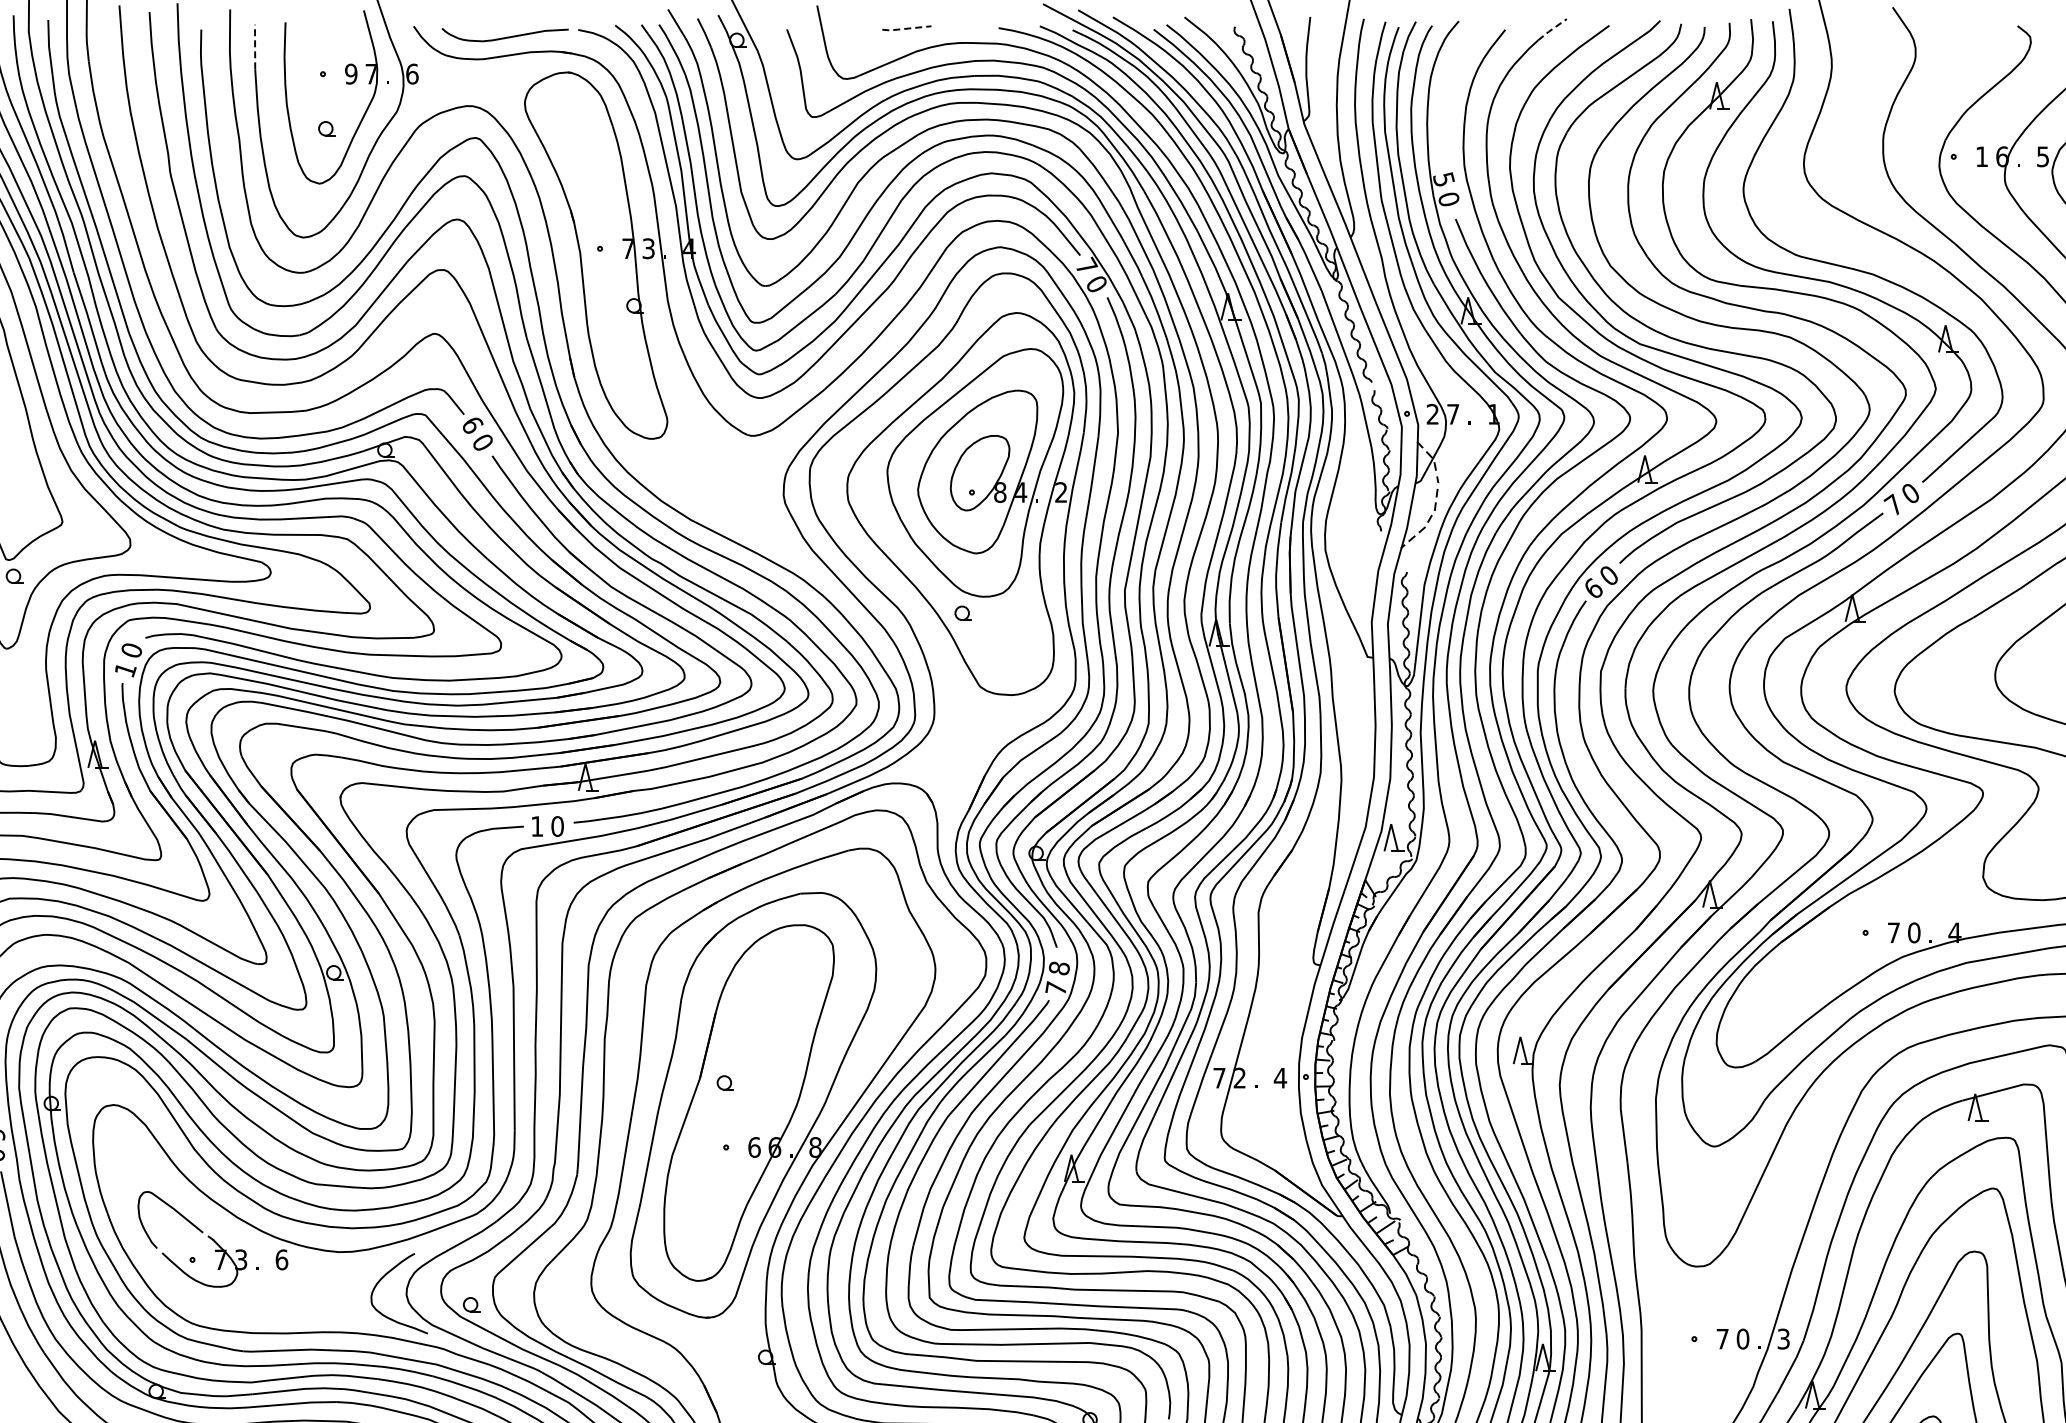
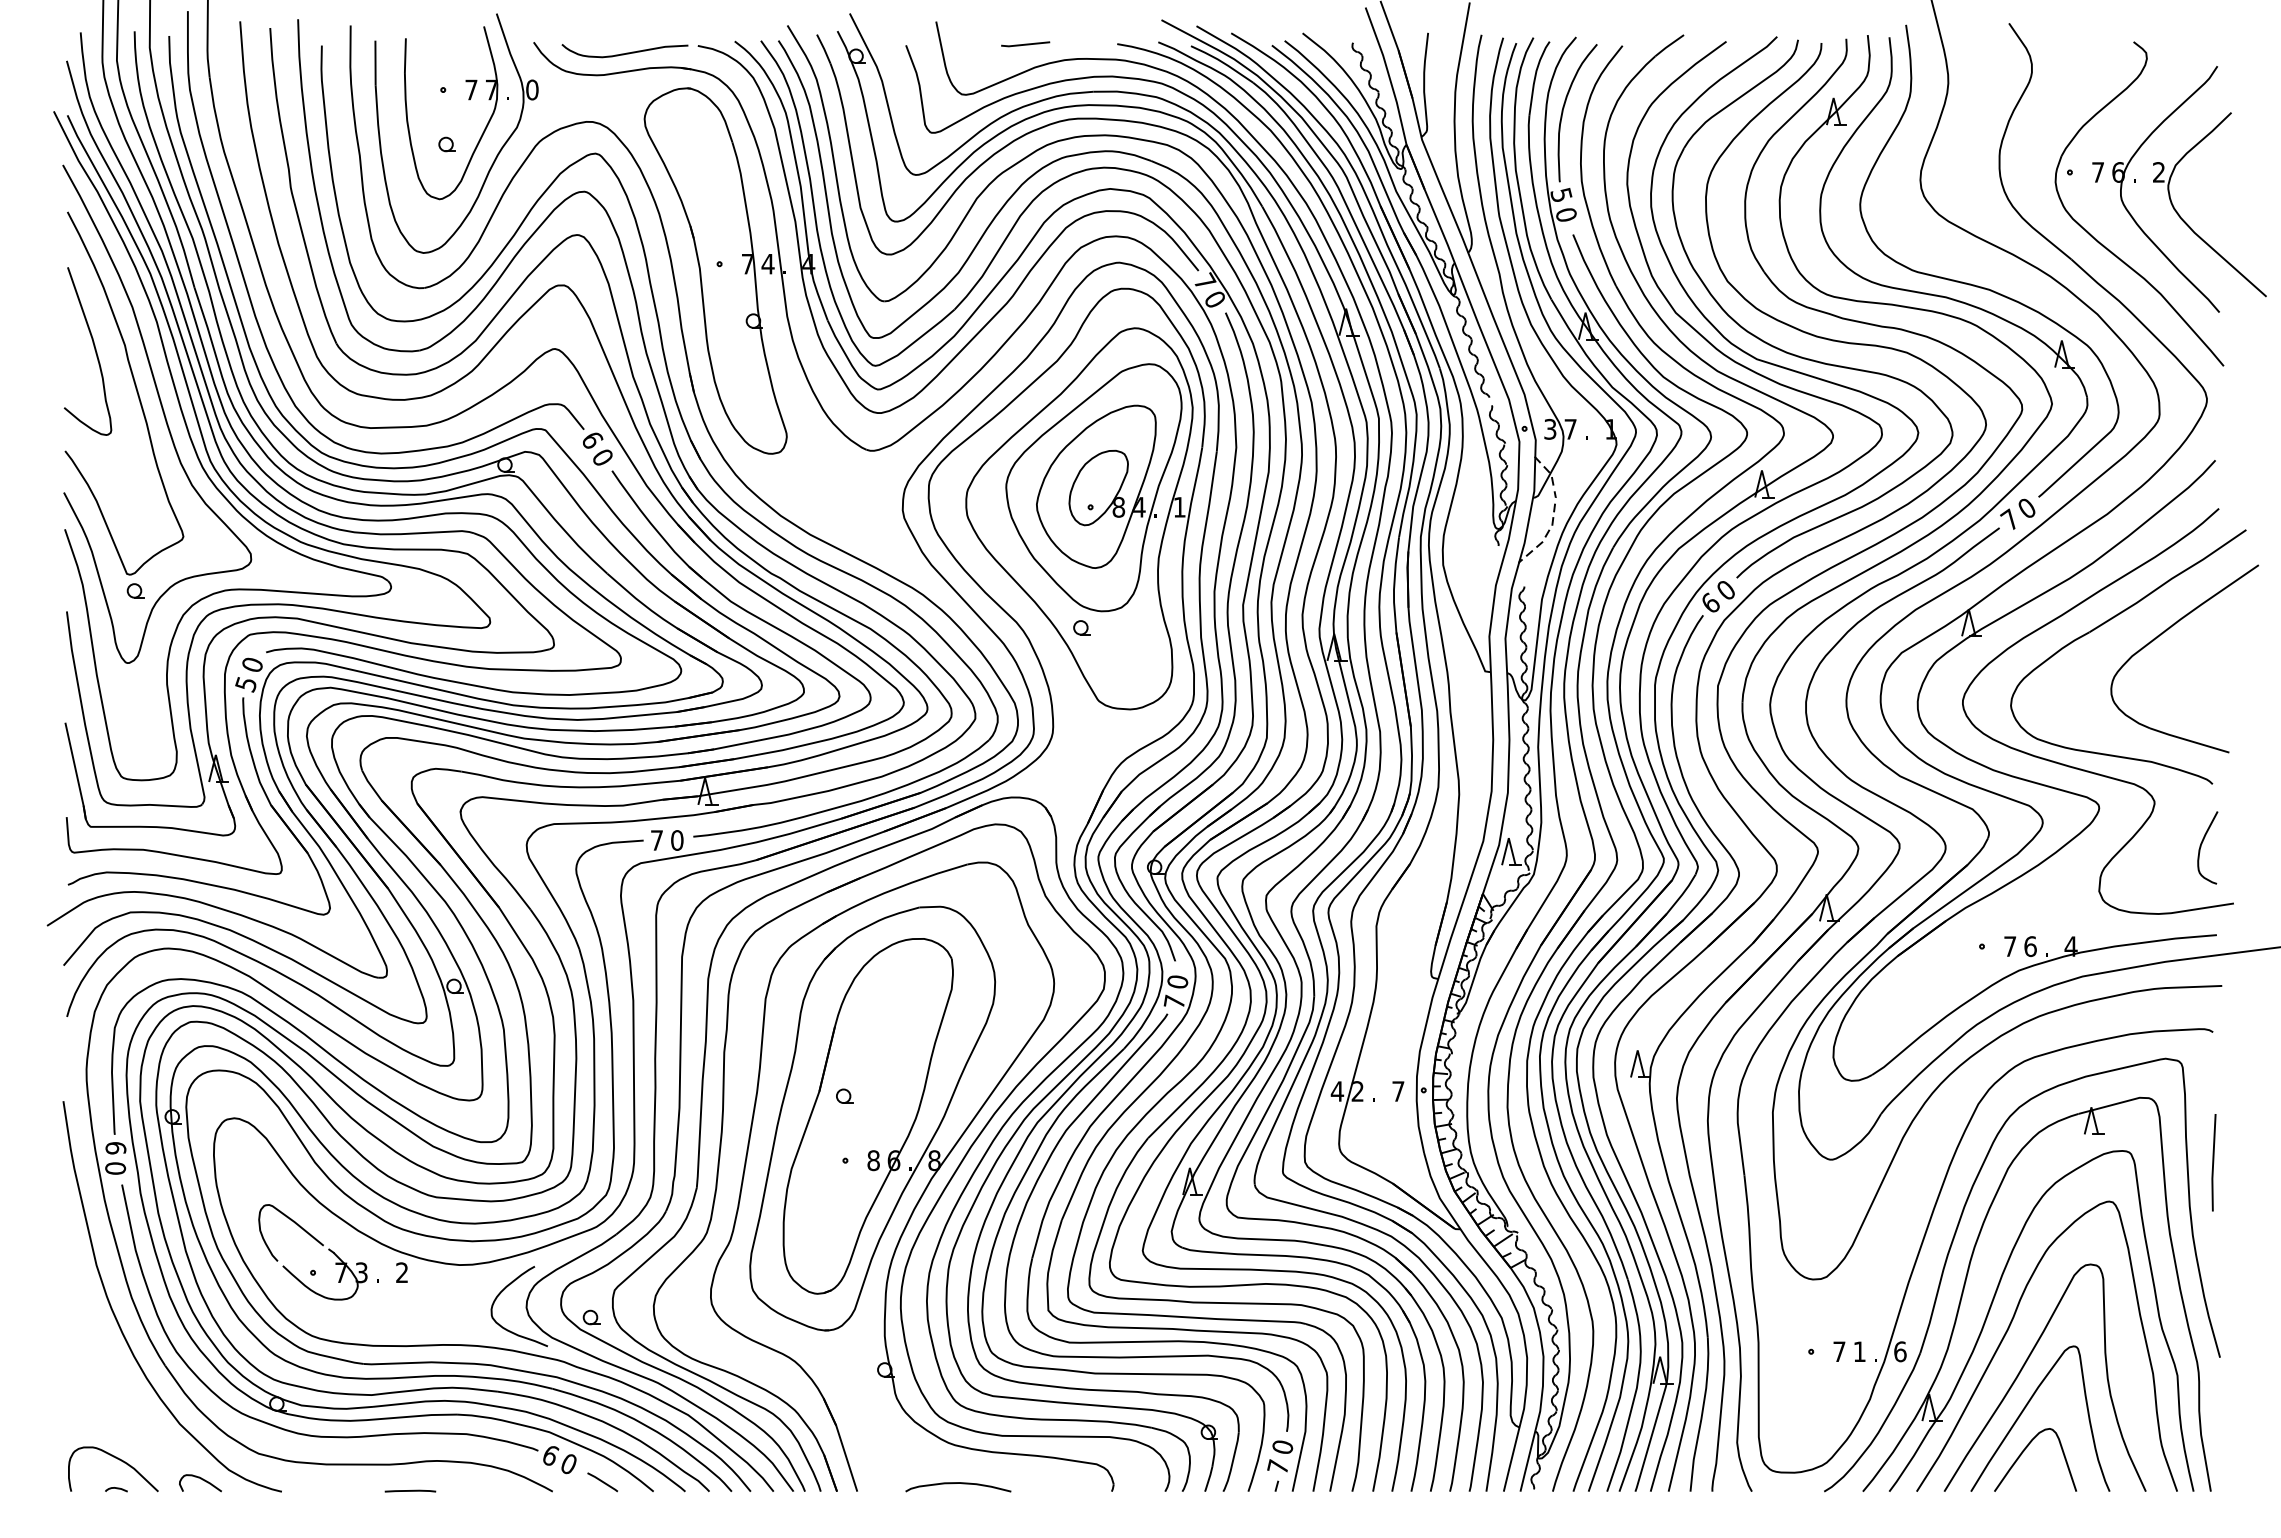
line: (906, 28) -> (1025, 44), dashed -> solid
line: (1552, 29) -> (1669, 45), dashed -> solid
line: (255, 46) -> (375, 62), dashed -> solid
text: (351, 73) -> (471, 89), 9 -> 7
text: (412, 73) -> (532, 89), 6 -> 0
curve: (1447, 92) -> (1564, 108), added
text: (1981, 156) -> (2097, 172), 1 -> 7
text: (2042, 156) -> (2158, 172), 5 -> 2
text: (648, 248) -> (767, 263), 3 -> 4
text: (1433, 414) -> (1550, 429), 2 -> 3
text: (1061, 491) -> (1179, 506), 2 -> 1
text: (125, 670) -> (246, 684), 1 -> 5
text: (536, 826) -> (656, 840), 1 -> 7
text: (1914, 932) -> (2030, 946), 0 -> 6
text: (1059, 967) -> (1177, 981), 8 -> 0
text: (1219, 1078) -> (1337, 1091), 7 -> 4
text: (1279, 1078) -> (1397, 1091), 4 -> 7
text: (754, 1147) -> (873, 1160), 6 -> 8
text: (282, 1259) -> (402, 1272), 6 -> 2
text: (1742, 1338) -> (1859, 1351), 0 -> 1
text: (1783, 1338) -> (1900, 1351), 3 -> 6

